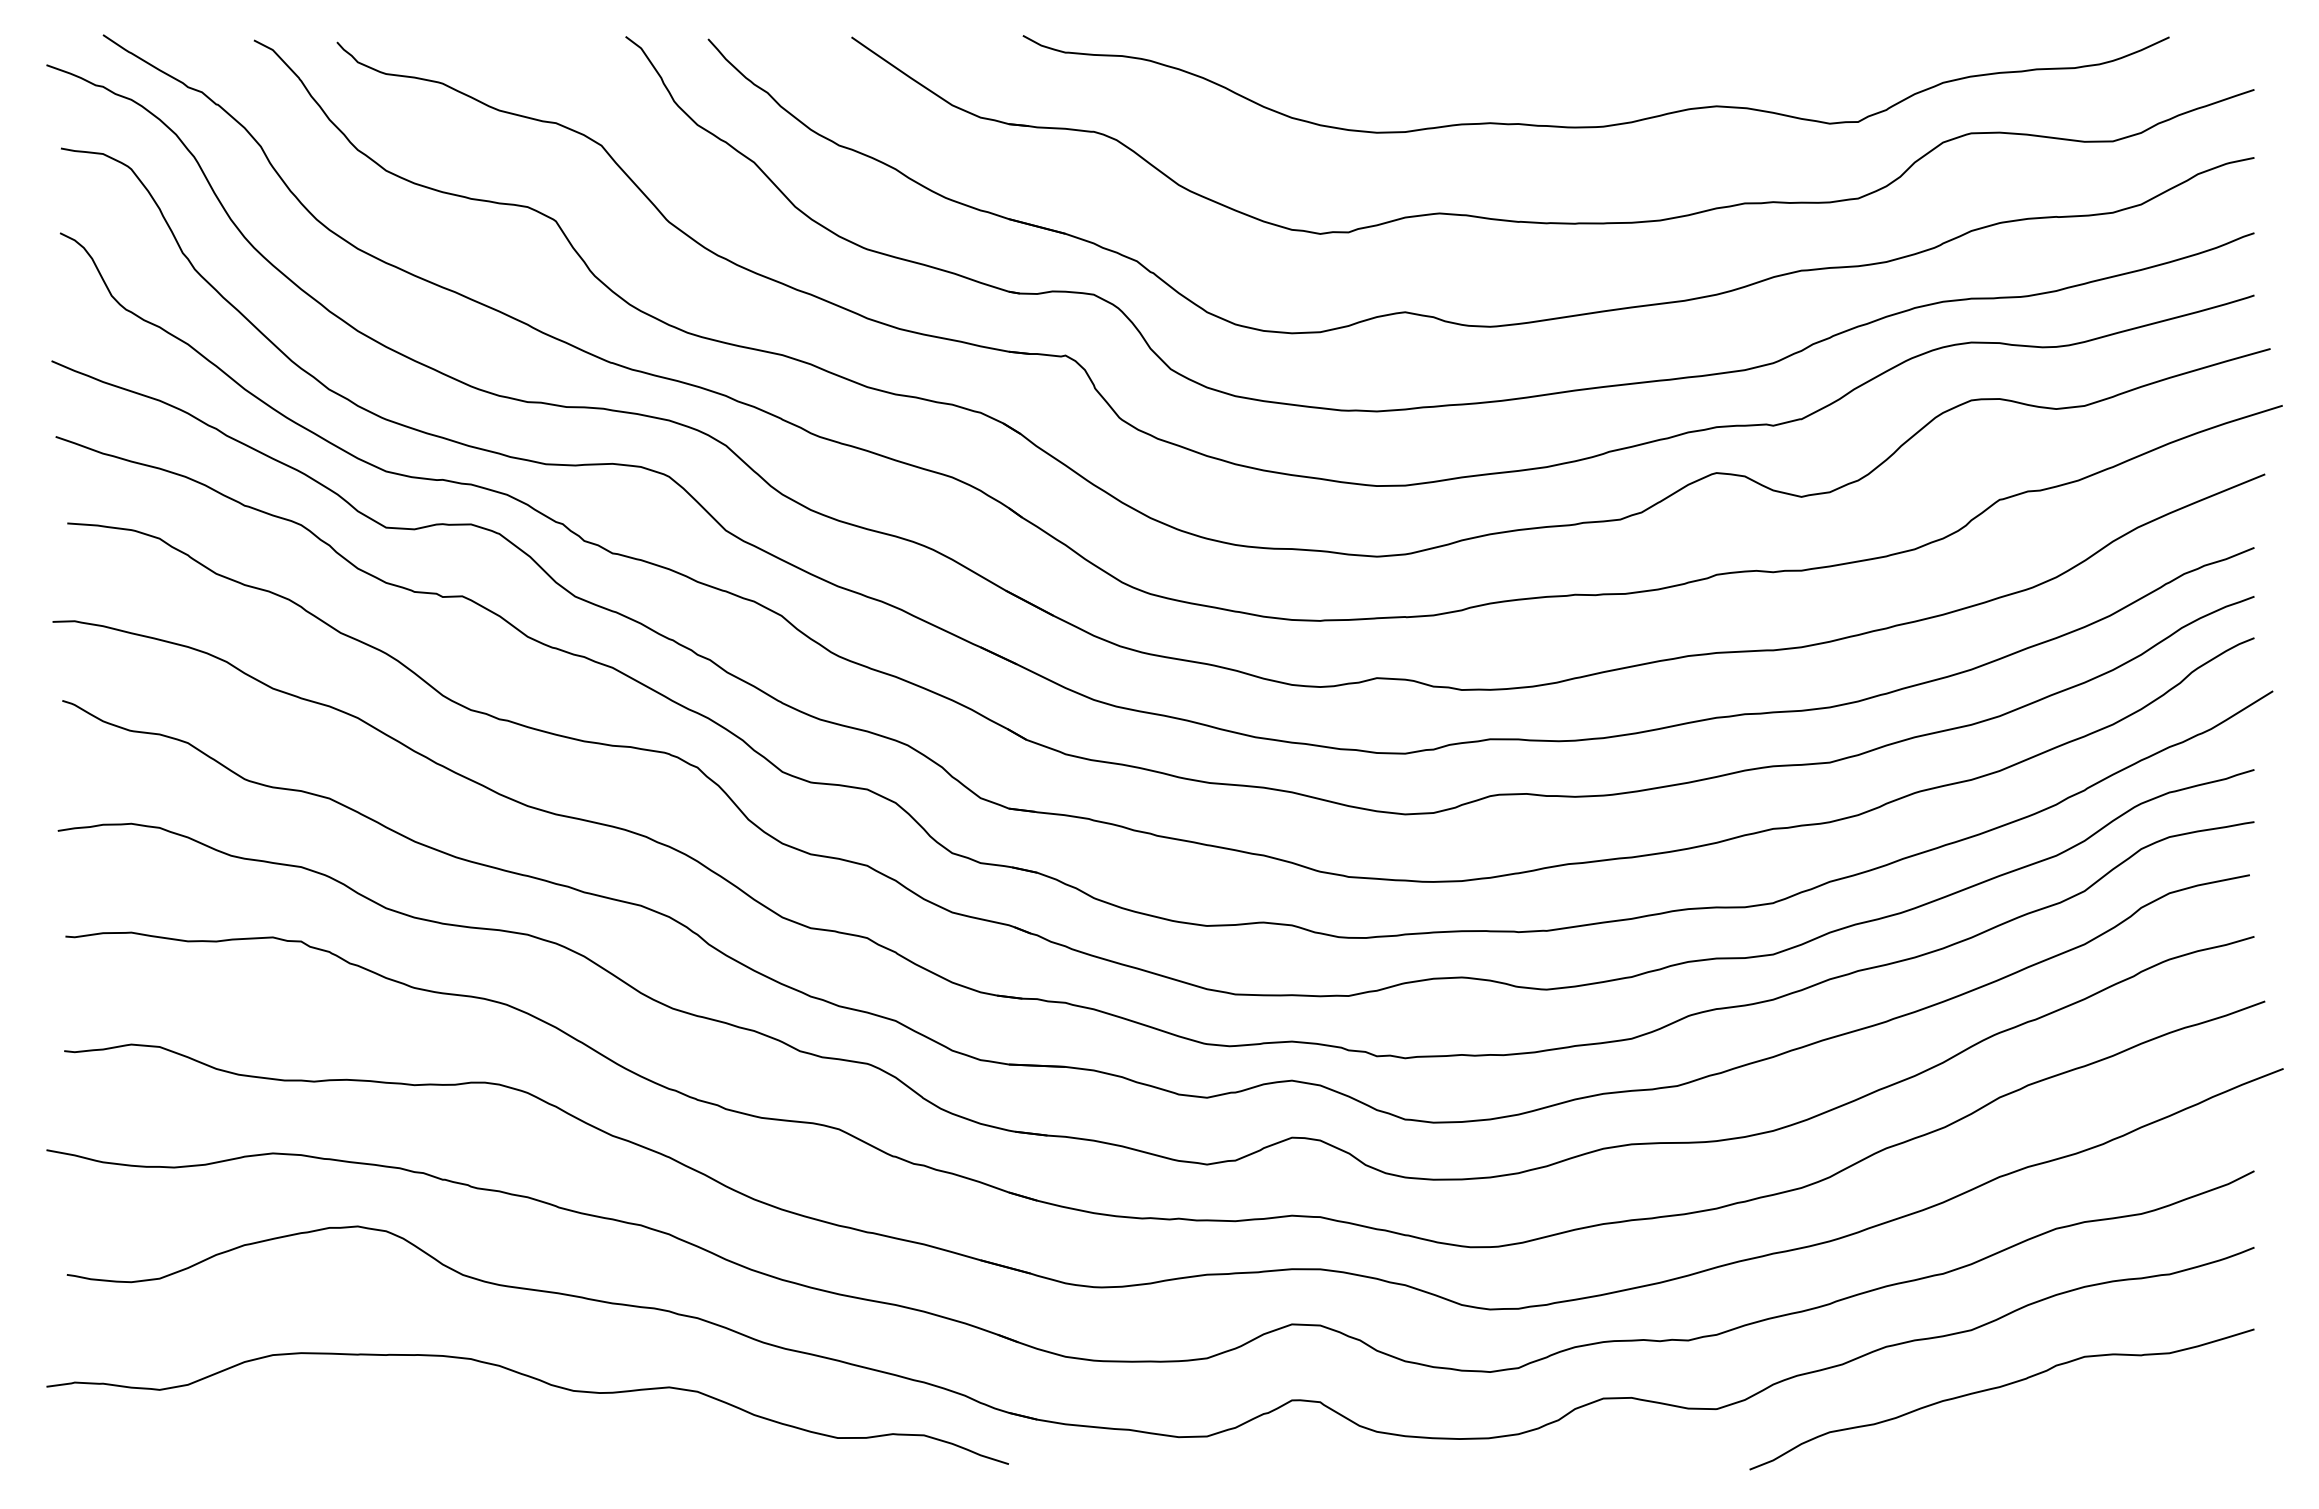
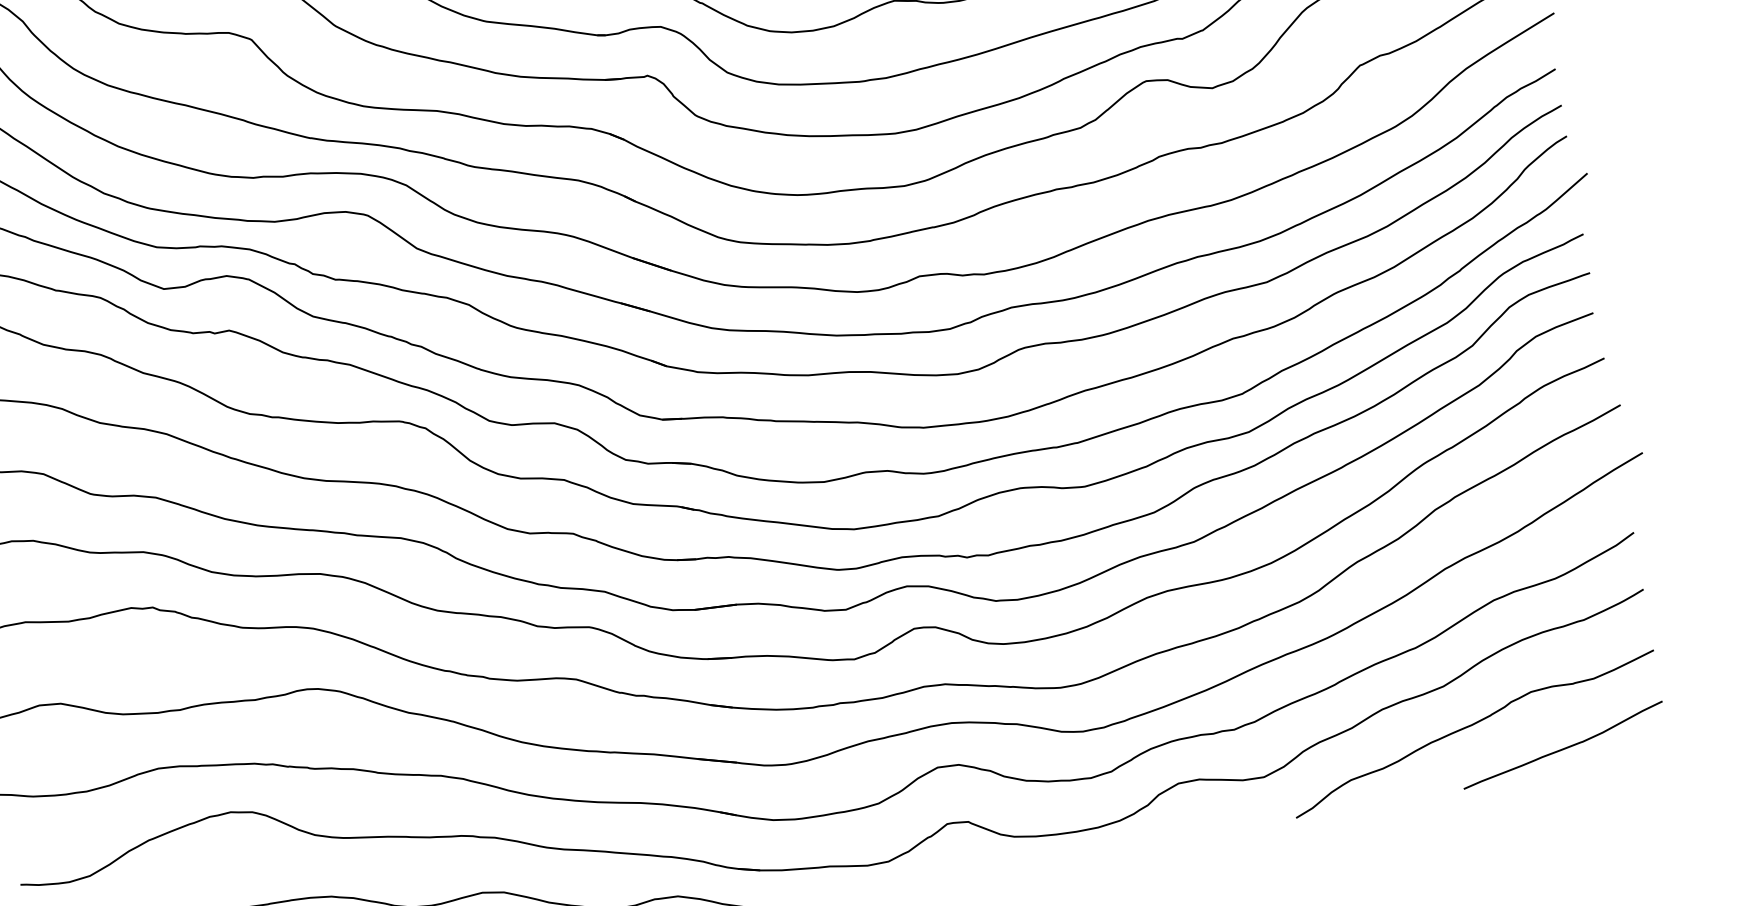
curve: (2114, 1437) -> (1563, 748), added

